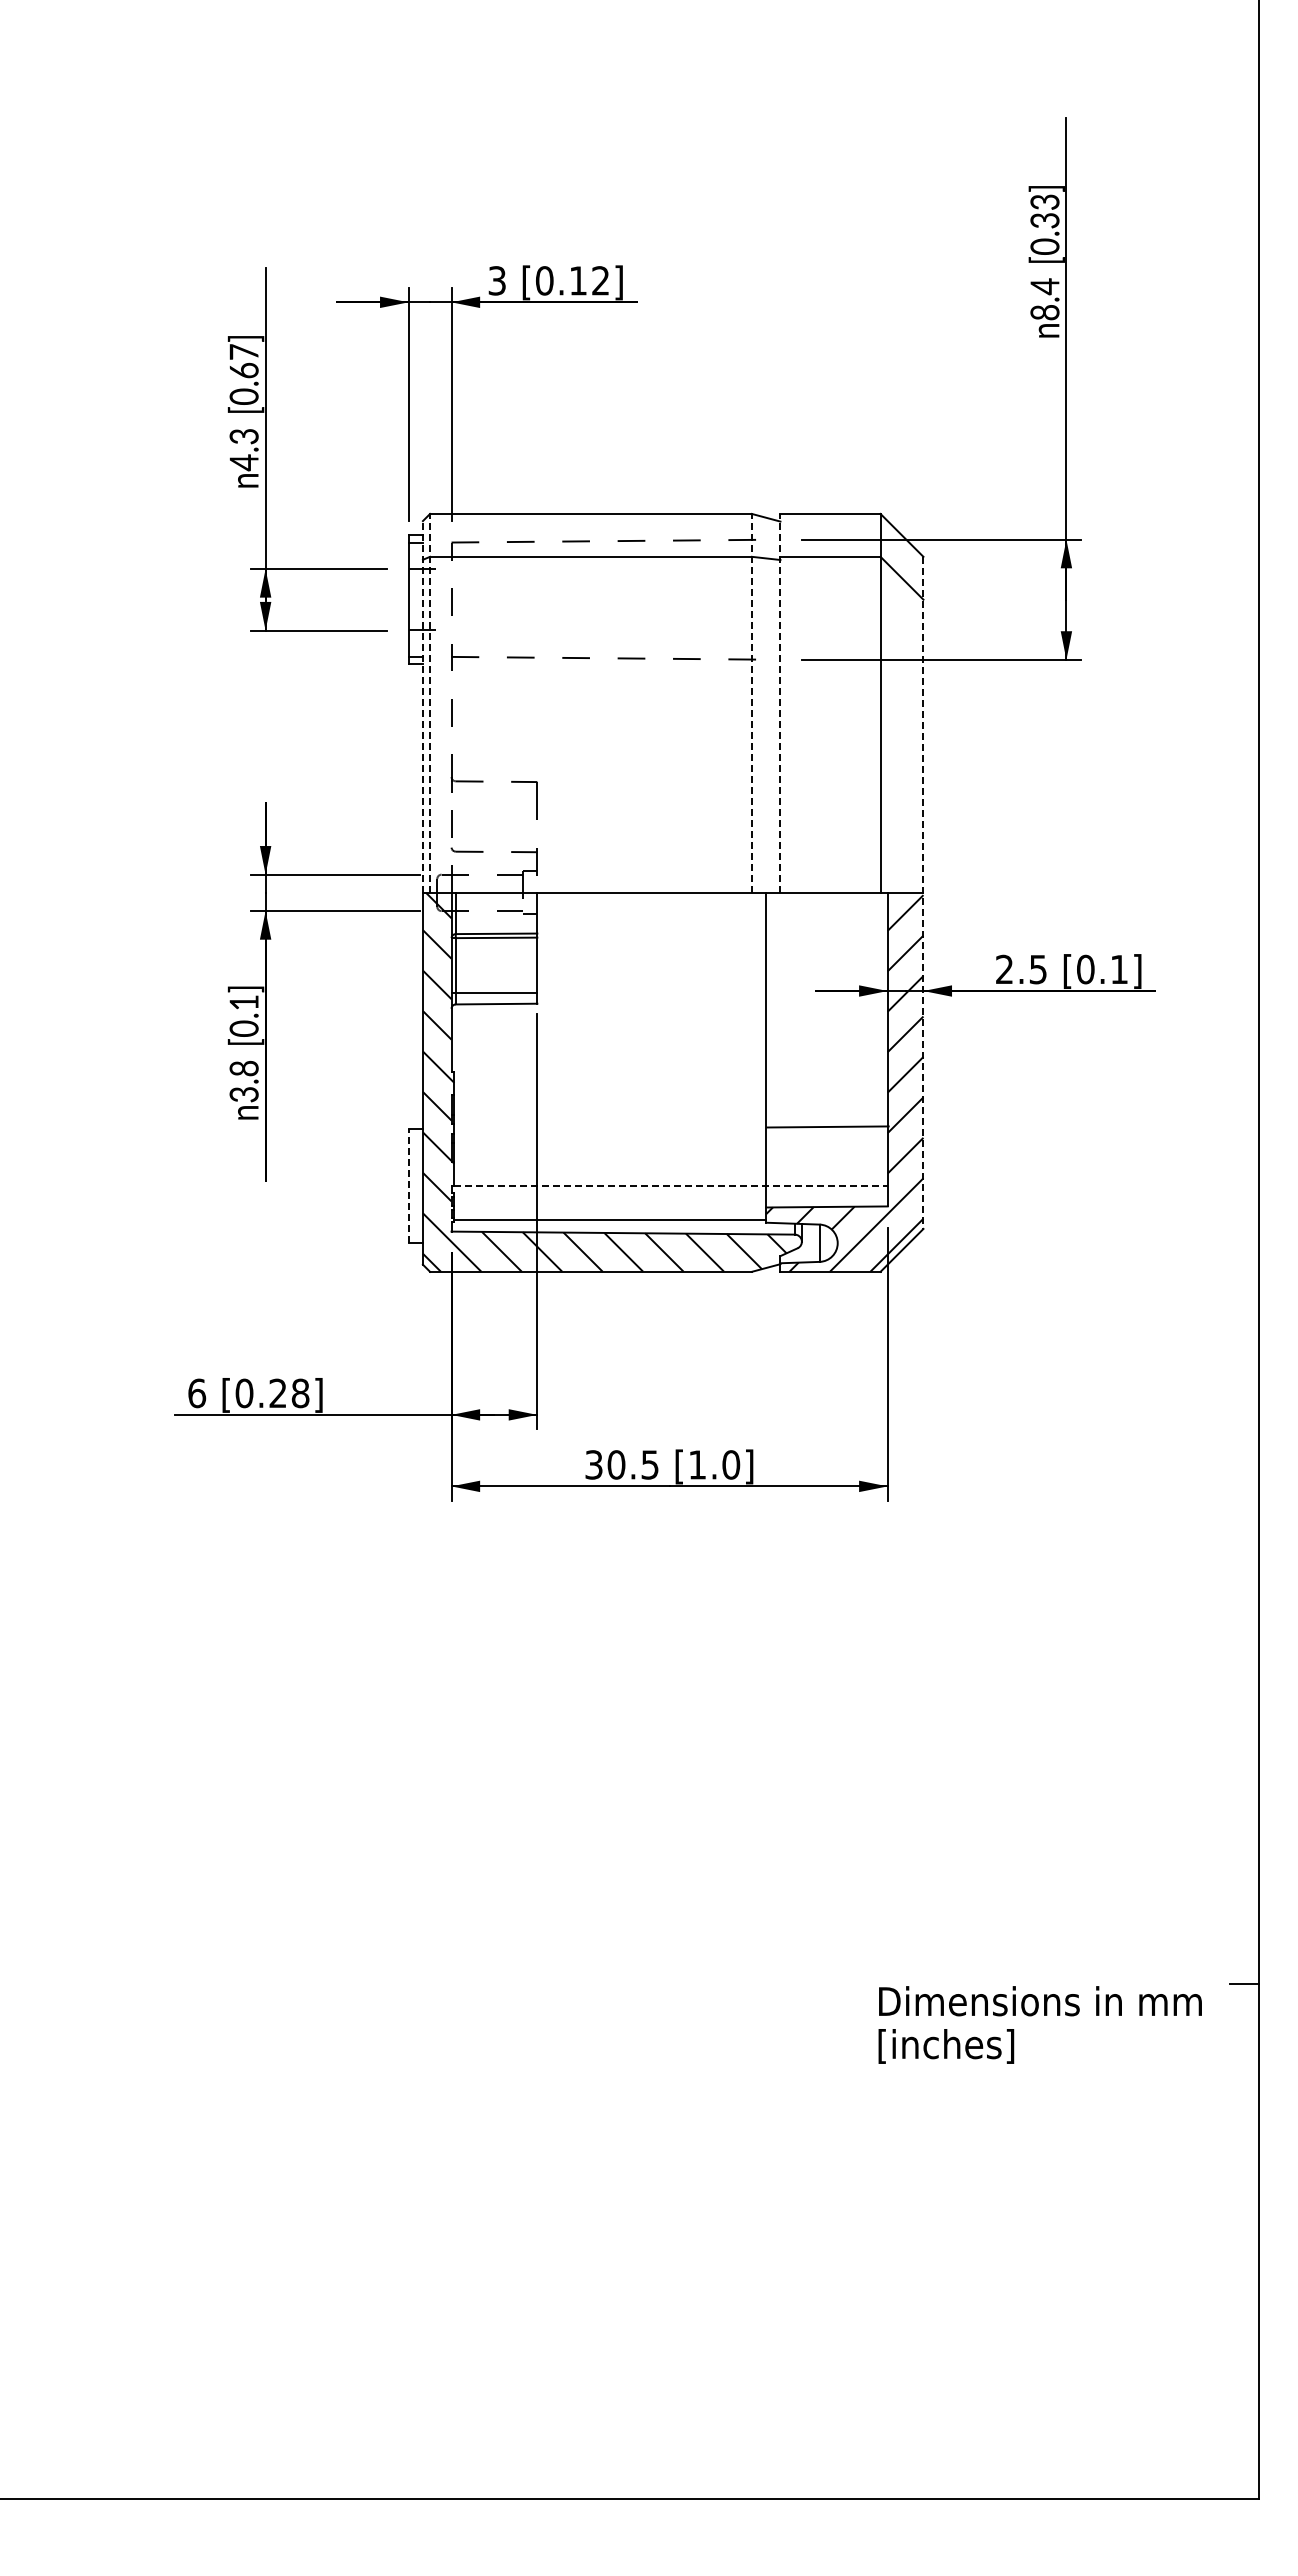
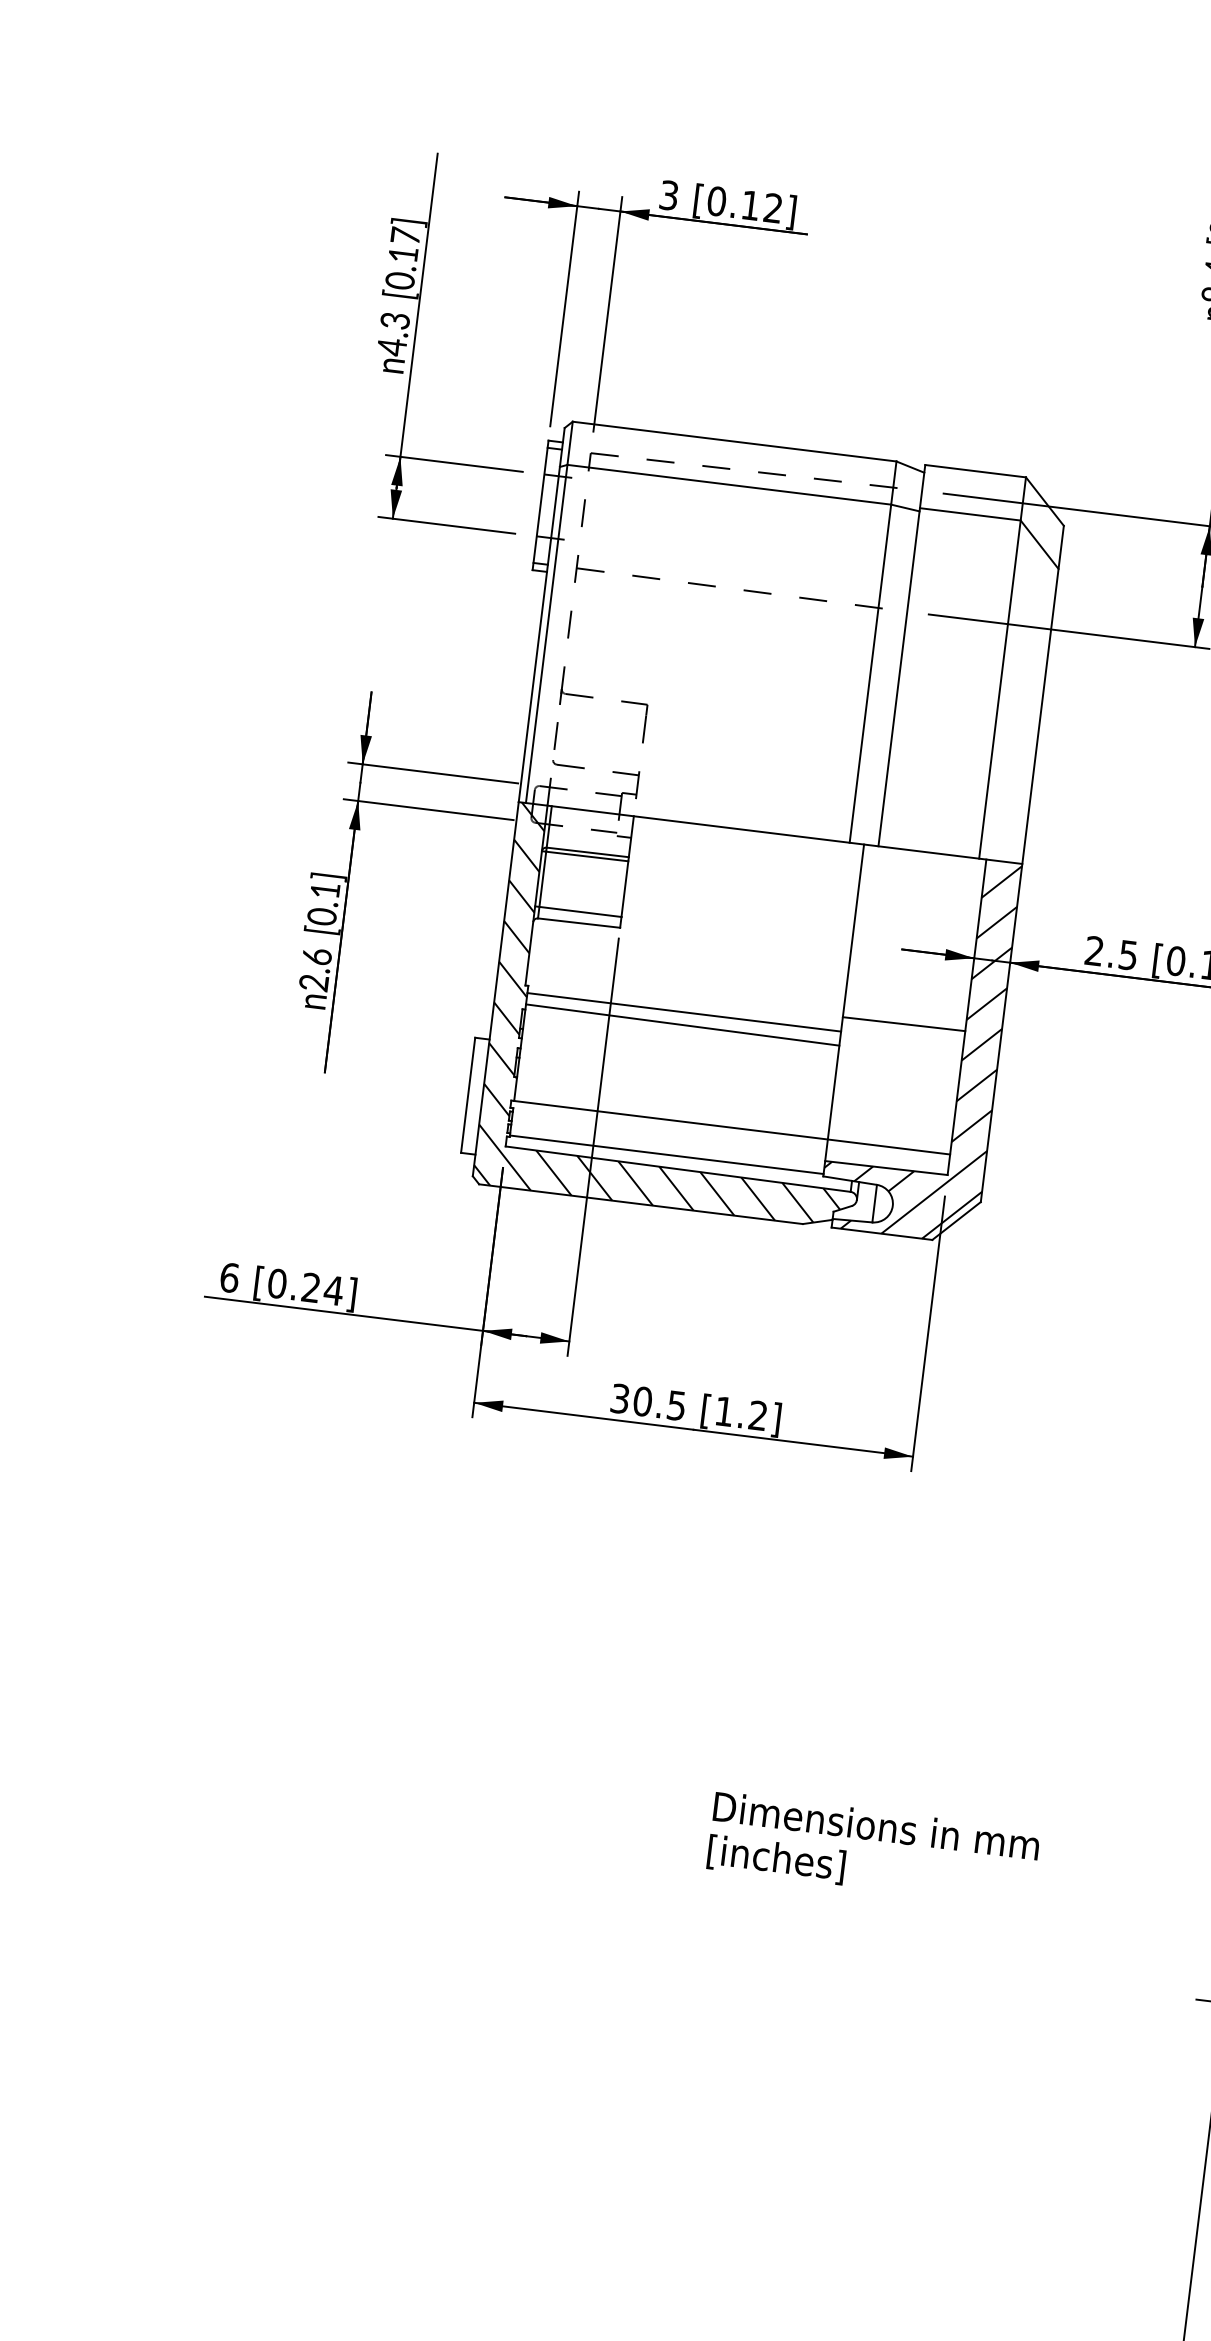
text: (243, 370) -> (402, 254), [0.67] -> [0.17]
line: (430, 702) -> (549, 611), dashed -> solid
line: (751, 702) -> (872, 651), dashed -> solid
line: (780, 702) -> (902, 654), dashed -> solid
line: (422, 706) -> (541, 614), dashed -> solid
line: (923, 893) -> (1022, 864), dashed -> solid
line: (610, 1078) -> (684, 1012), added
text: (243, 1081) -> (314, 969), 3.8 -> 2.6
line: (610, 1091) -> (682, 1025), added
line: (827, 1126) -> (903, 1023), moved
line: (408, 1185) -> (468, 1094), dashed -> solid
line: (671, 1186) -> (732, 1128), dashed -> solid
text: (300, 1393) -> (333, 1290), [0.28] -> [0.24]
text: (731, 1464) -> (758, 1415), [1.0] -> [1.2]
text: (1039, 2024) -> (872, 1849), moved

